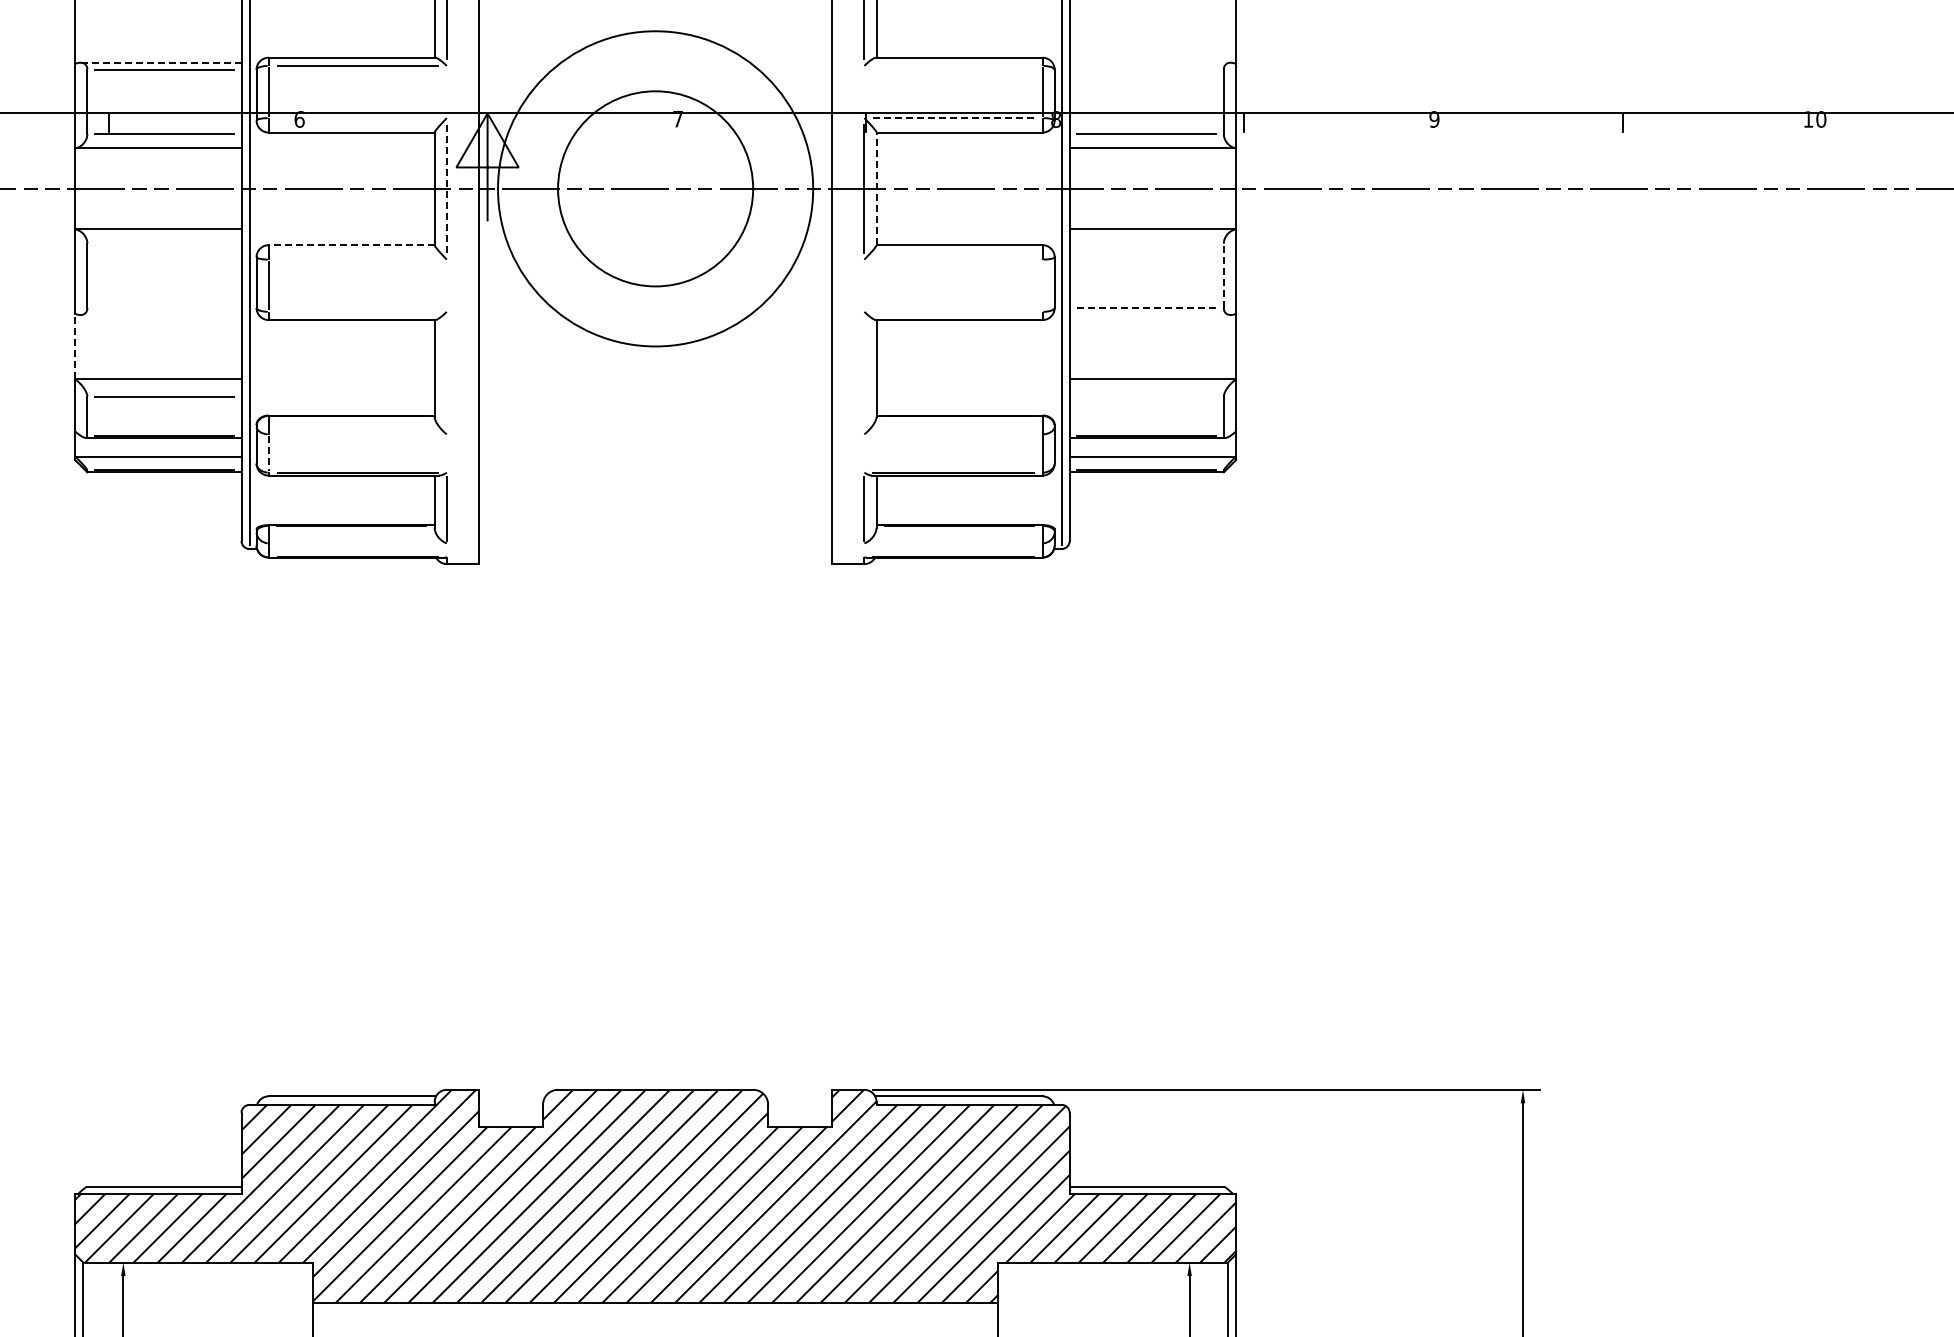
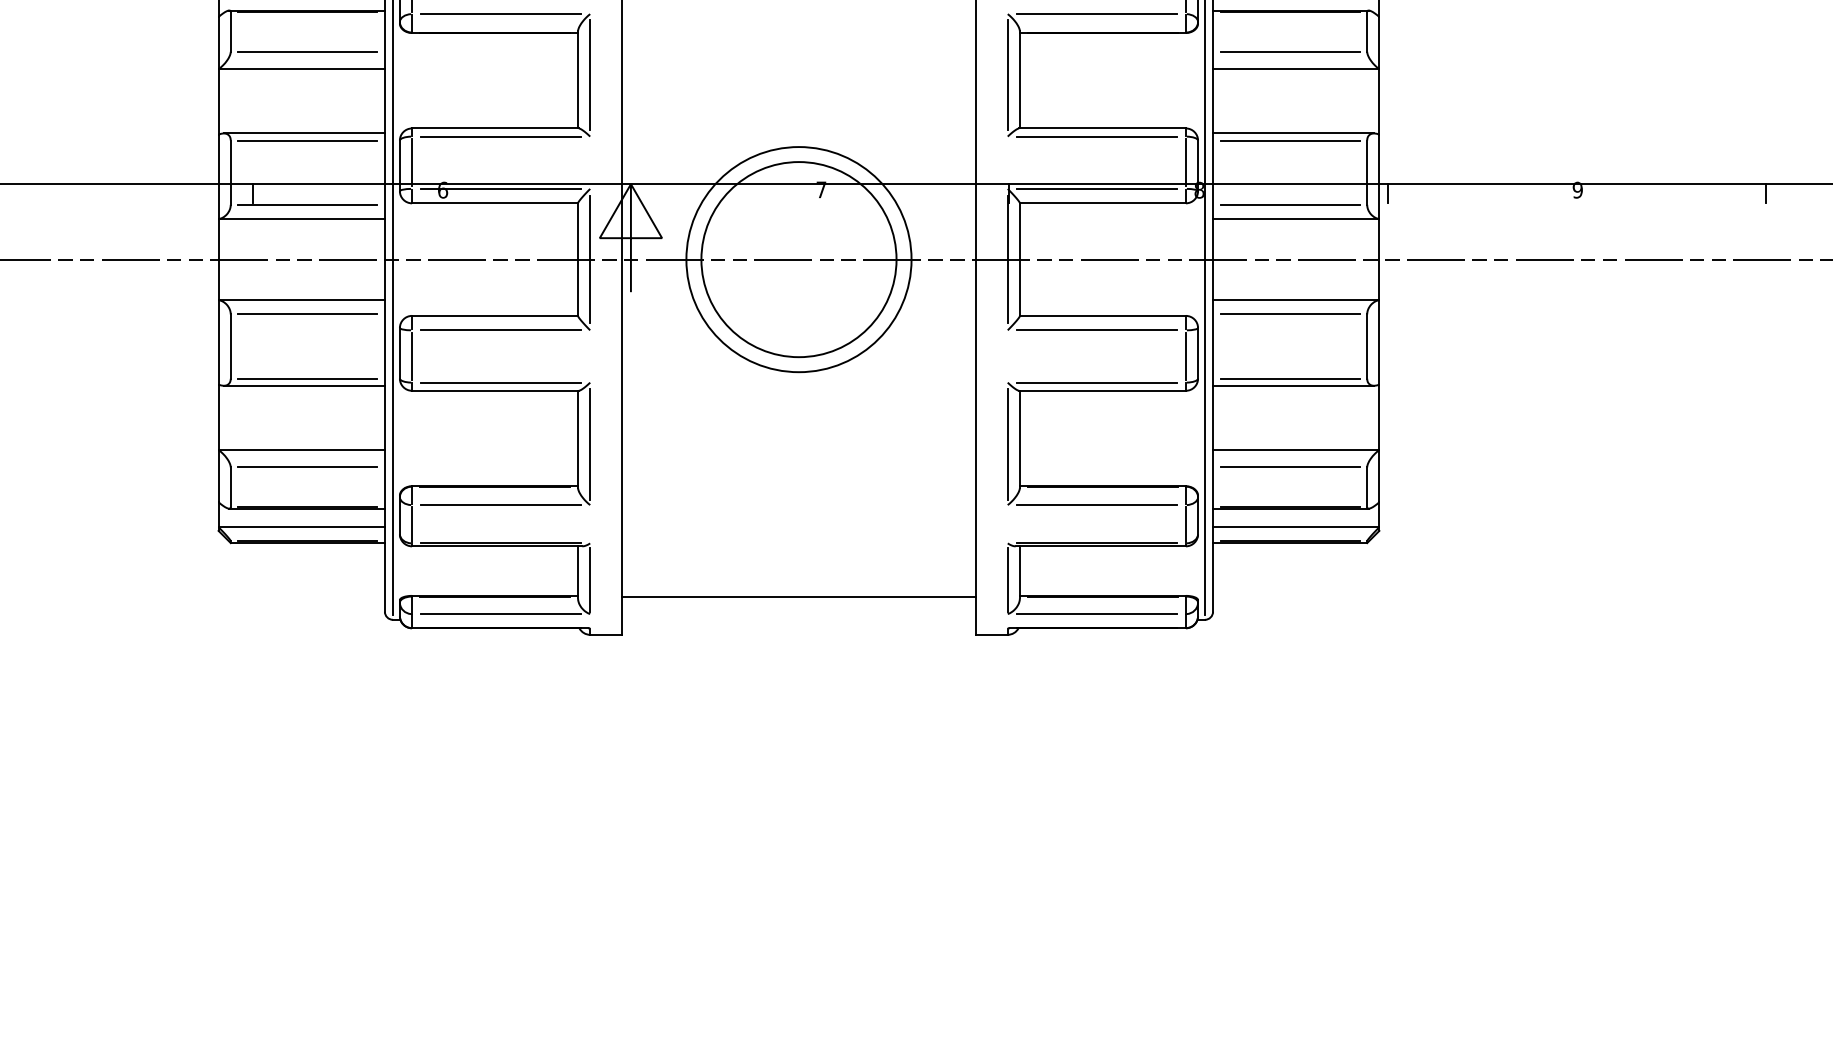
line: (160, 62) -> (303, 133), dashed -> solid
line: (1149, 62) -> (1292, 133), added
line: (953, 65) -> (1096, 136), added
line: (1146, 69) -> (1289, 140), added
line: (357, 118) -> (500, 189), added
line: (952, 118) -> (1095, 189), dashed -> solid
line: (446, 188) -> (589, 259), dashed -> solid
circle: (655, 188) -> (798, 259), size x0.71
line: (876, 188) -> (1019, 259), dashed -> solid
line: (164, 243) -> (307, 314), added
line: (1146, 243) -> (1289, 314), added
line: (351, 245) -> (494, 316), dashed -> solid
line: (357, 259) -> (500, 330), added
line: (953, 259) -> (1096, 330), added
line: (1223, 275) -> (1366, 346), dashed -> solid
line: (1042, 285) -> (1185, 356), added
line: (164, 308) -> (307, 379), added
line: (1146, 308) -> (1289, 379), dashed -> solid
line: (357, 311) -> (500, 382), added
line: (953, 311) -> (1096, 382), added
line: (160, 315) -> (303, 386), added
line: (1149, 315) -> (1292, 386), added
line: (75, 346) -> (218, 417), dashed -> solid
line: (446, 373) -> (589, 444), added
line: (864, 373) -> (1007, 444), added
line: (1146, 396) -> (1289, 467), added
line: (357, 434) -> (500, 505), added
line: (953, 434) -> (1096, 505), added
line: (268, 454) -> (411, 525), dashed -> solid
line: (655, 526) -> (798, 597), added
line: (357, 543) -> (500, 614), added
line: (953, 543) -> (1096, 614), added

